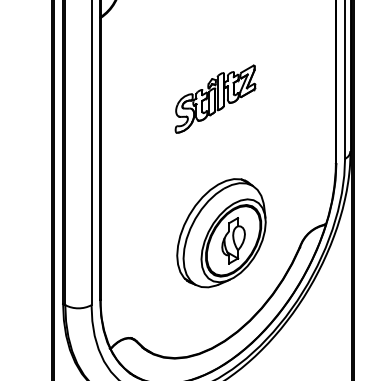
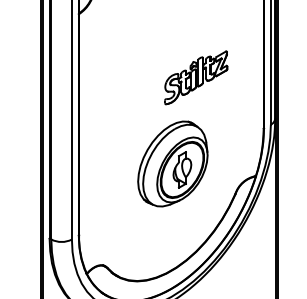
part: (215, 98) -> (196, 77), moved
part: (220, 232) -> (172, 163), moved

